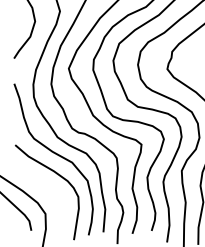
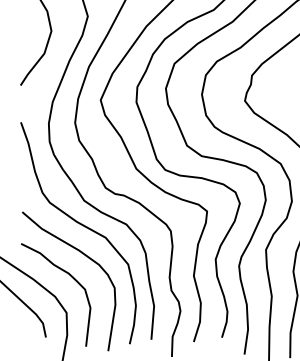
part: (49, 190) -> (72, 278), added

